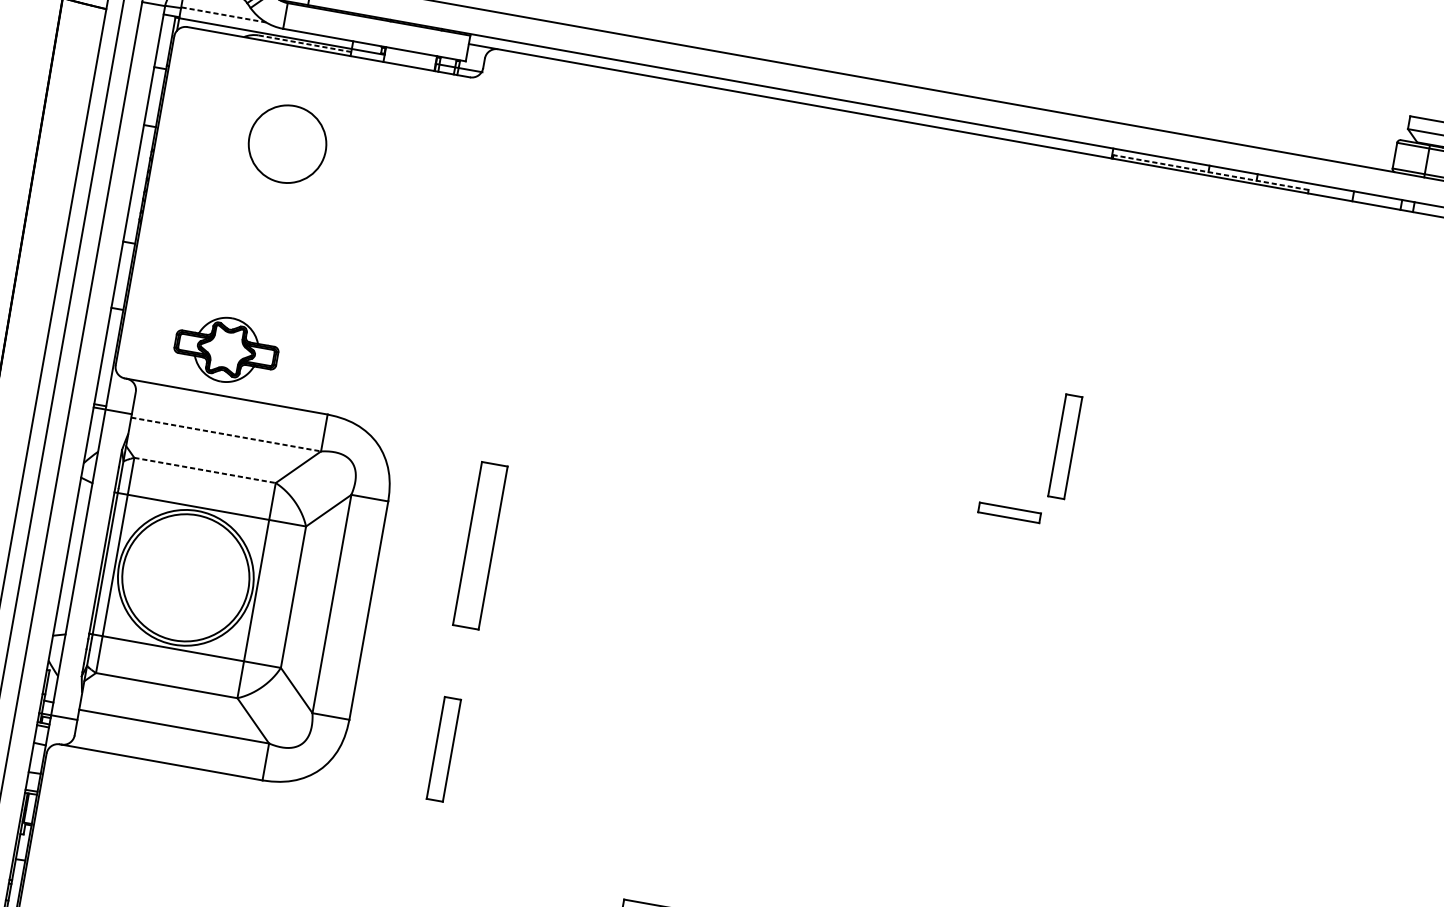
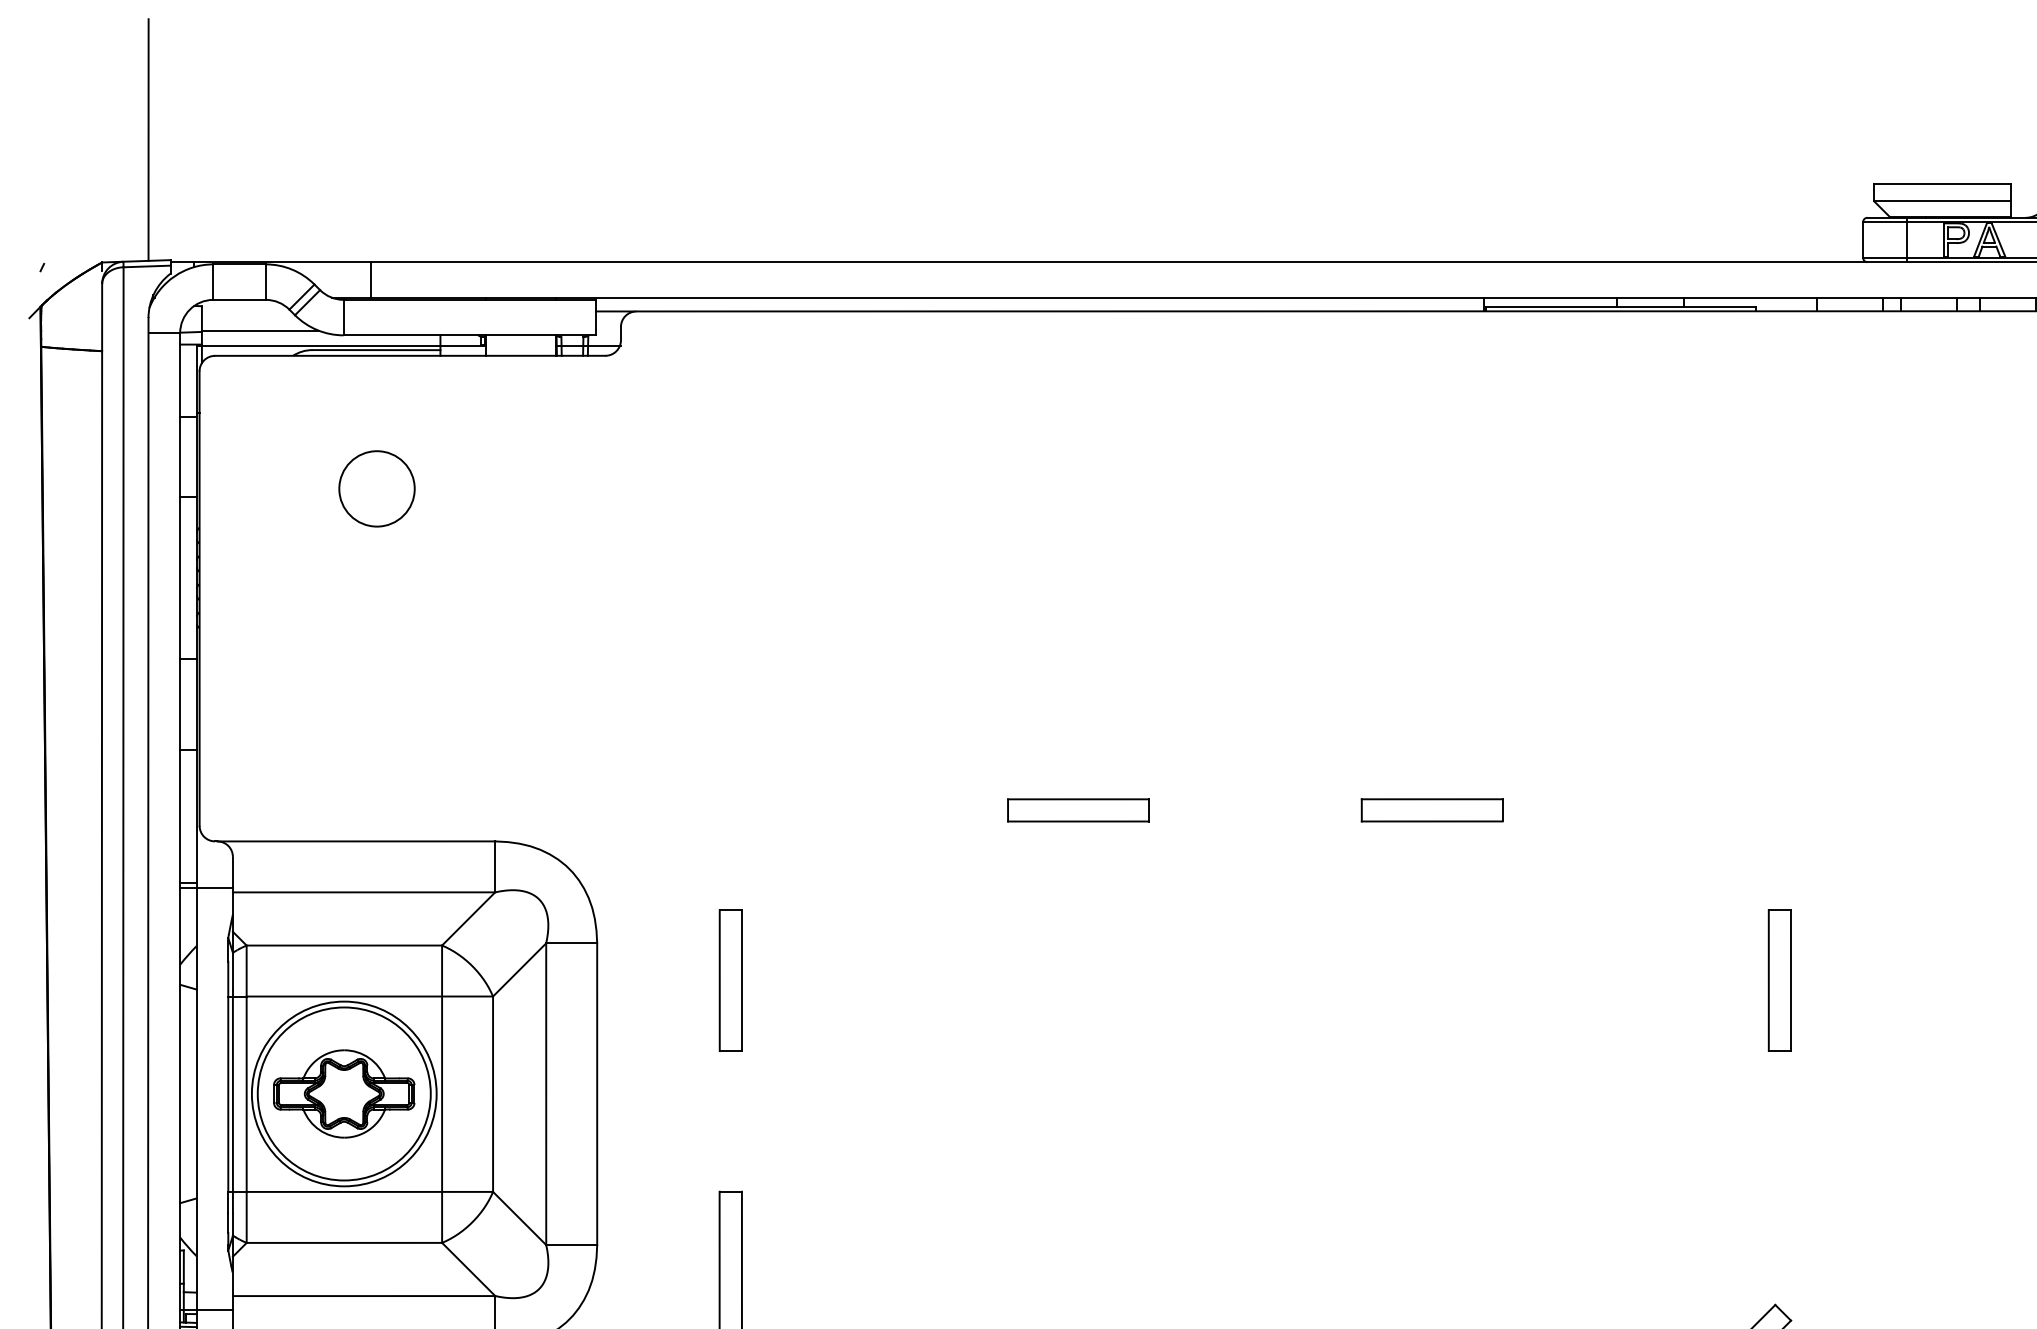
line: (223, 14) -> (260, 330), dashed -> solid
line: (305, 44) -> (376, 350), dashed -> solid
circle: (287, 143) -> (376, 488), size x0.71
line: (1210, 172) -> (1620, 306), dashed -> solid
part: (226, 349) -> (344, 1093), moved
line: (226, 434) -> (364, 892), dashed -> solid
part: (1064, 446) -> (1779, 980), moved
part: (753, 467) -> (1078, 810), added
line: (205, 470) -> (344, 945), dashed -> solid
part: (1009, 512) -> (1431, 810), size x1.67
part: (479, 545) -> (730, 980), size x0.62

